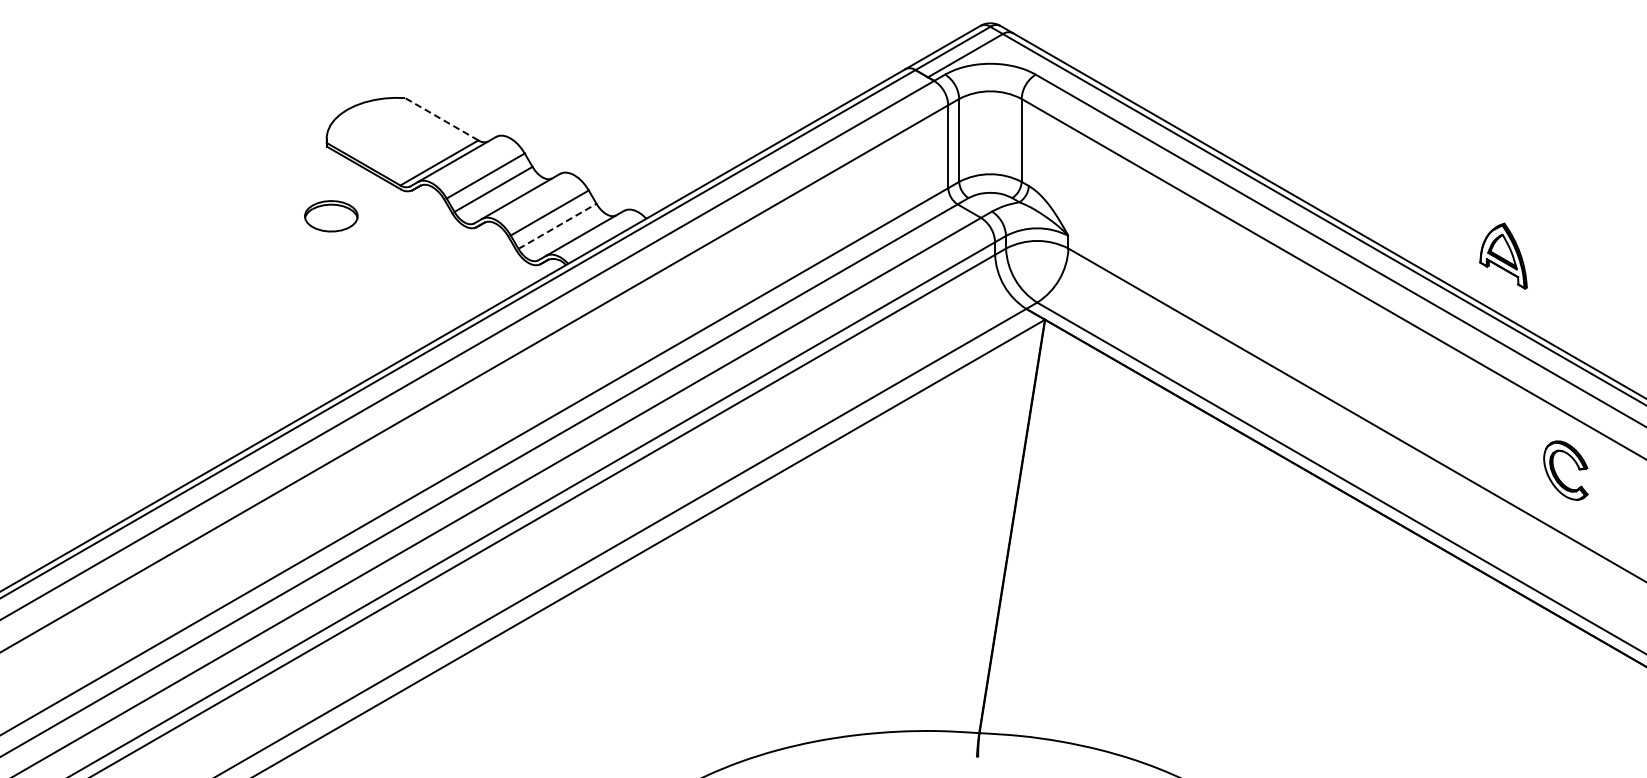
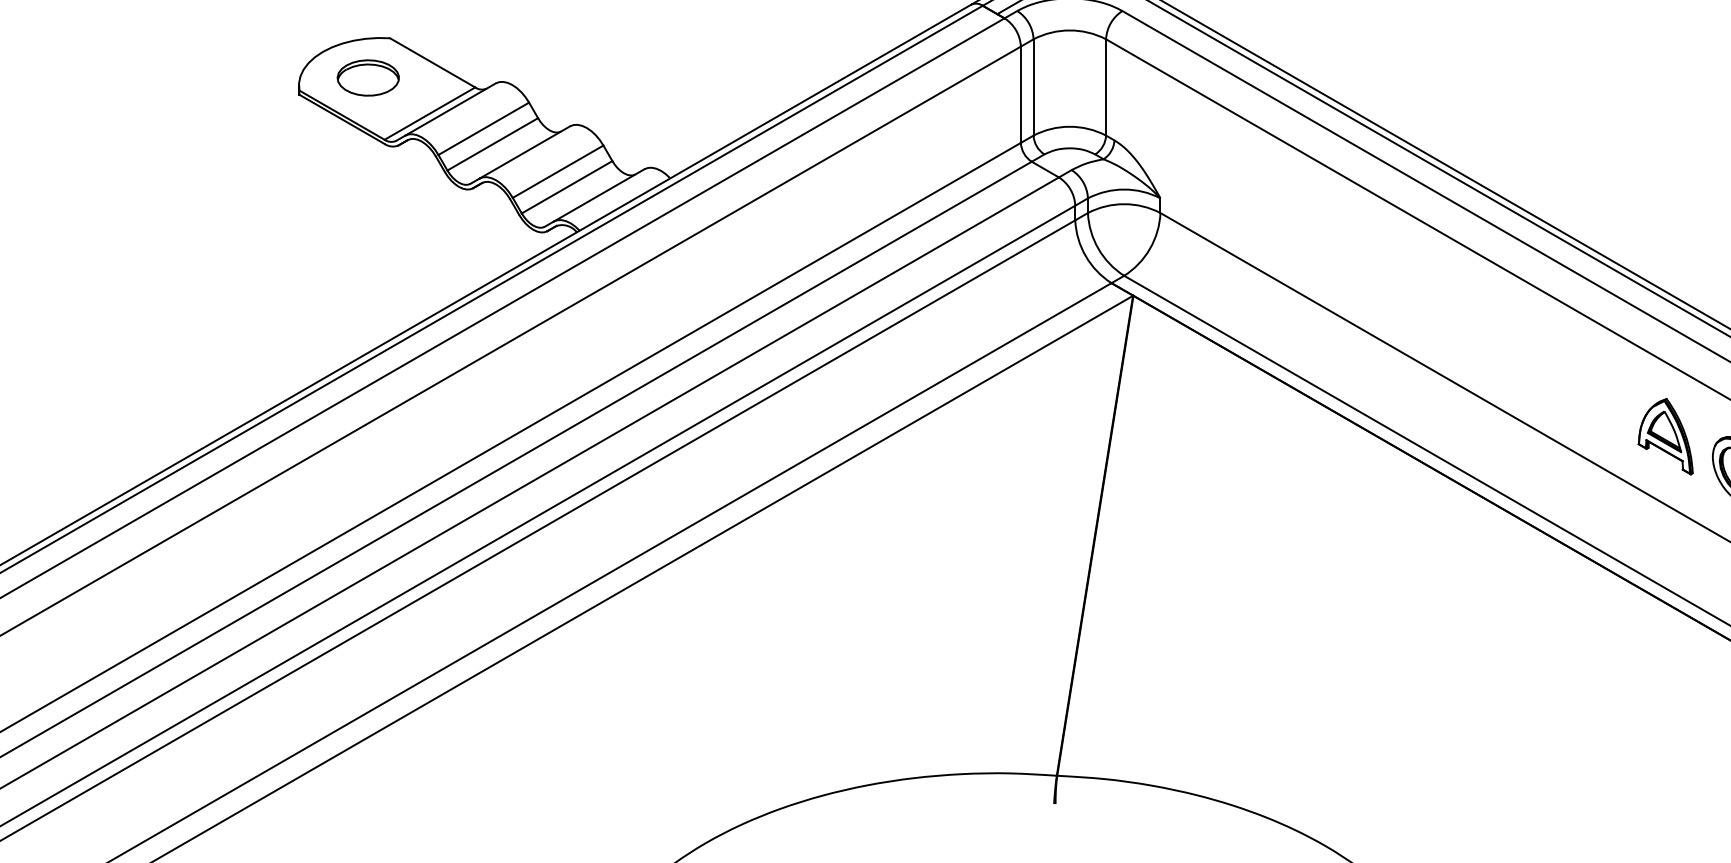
line: (441, 119) -> (432, 63), dashed -> solid
part: (331, 216) -> (368, 78), moved
line: (557, 226) -> (567, 187), dashed -> solid
part: (1503, 255) -> (1665, 435), moved

